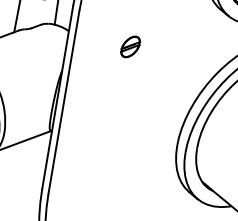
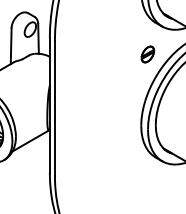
part: (130, 46) -> (147, 54), moved

